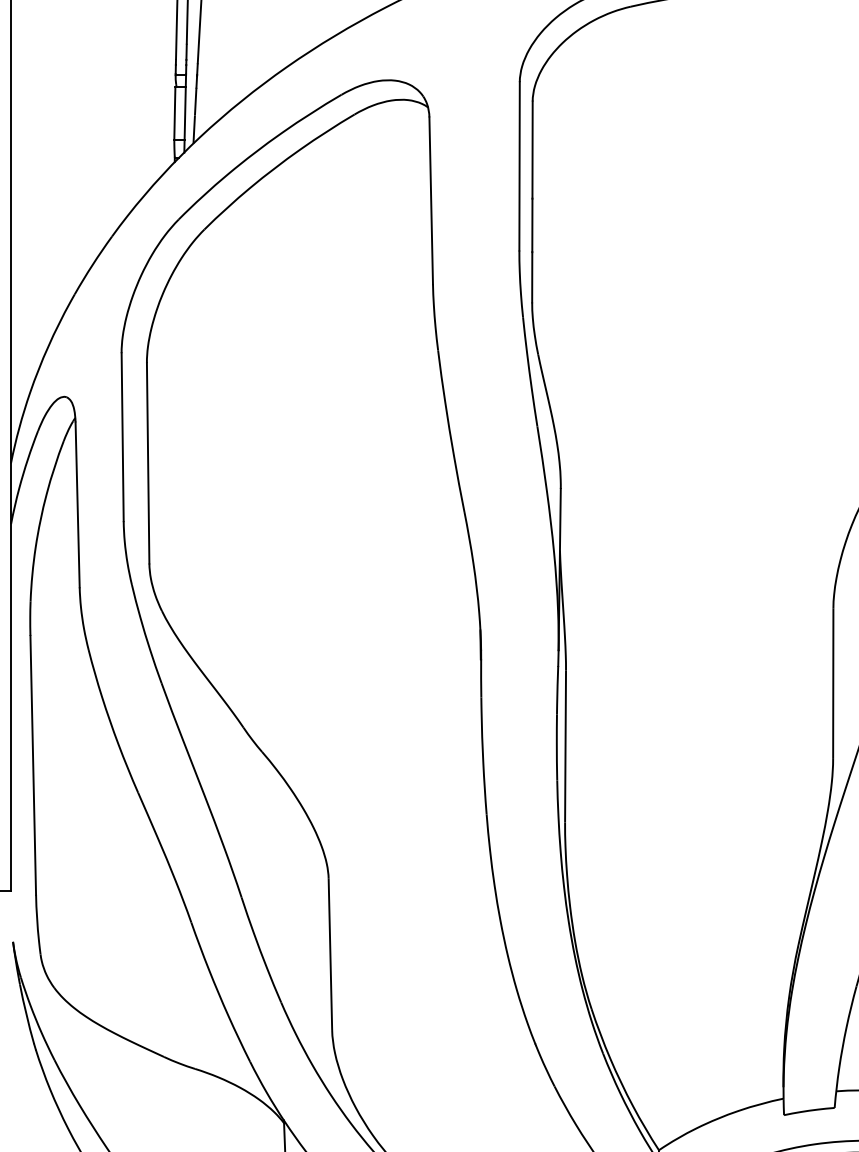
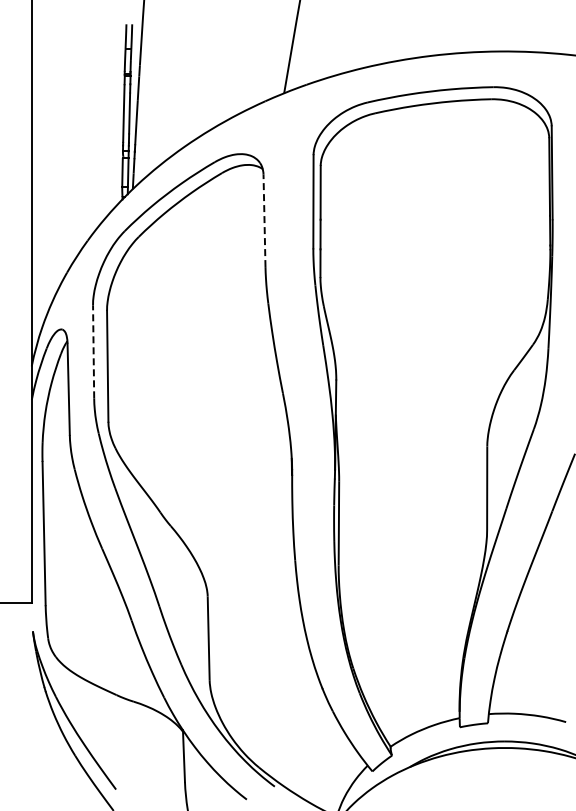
line: (431, 200) -> (264, 220), solid -> dashed
line: (122, 436) -> (93, 351), solid -> dashed

